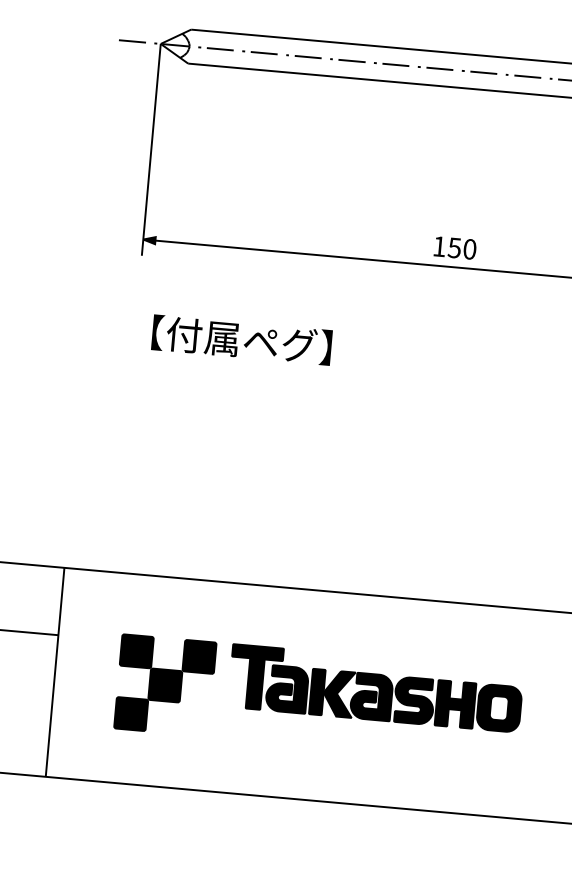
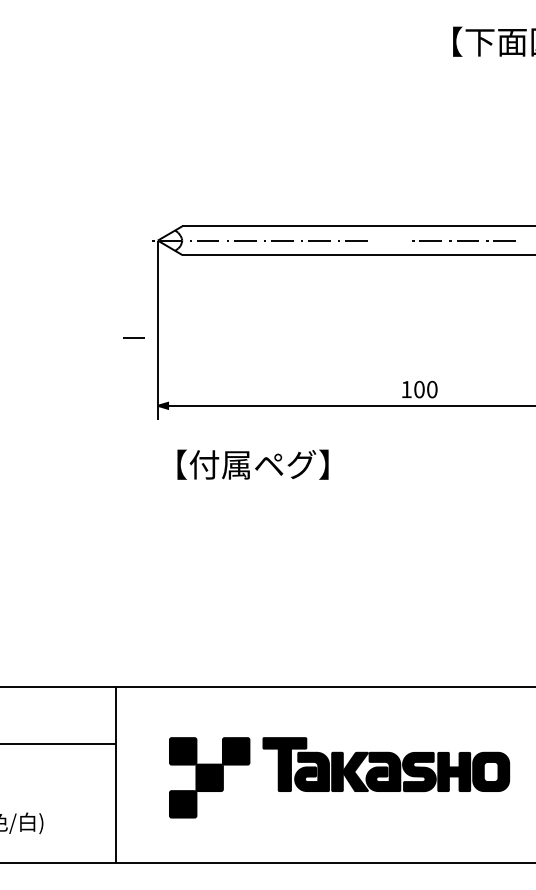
line: (131, 41) -> (133, 337), moved
line: (435, 68) -> (389, 240), removed
text: (454, 247) -> (419, 389), 150 -> 100
text: (241, 339) -> (252, 464), moved

